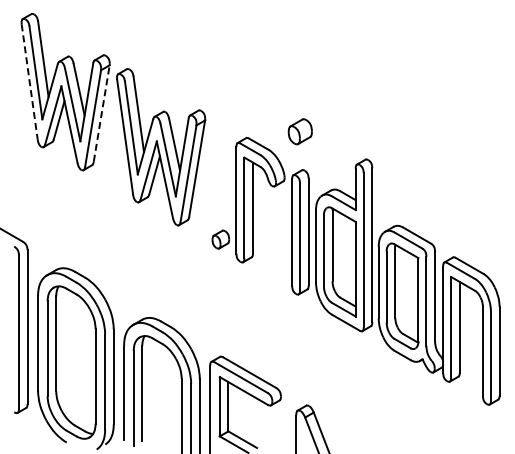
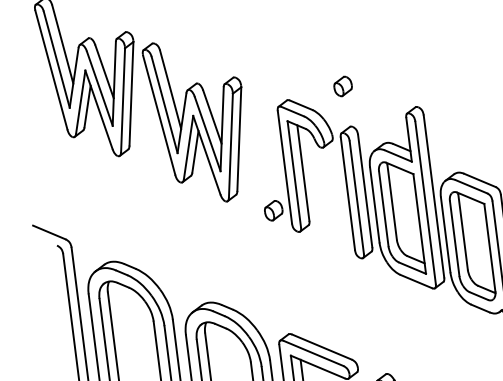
line: (29, 81) -> (51, 69), dashed -> solid
line: (101, 113) -> (131, 93), dashed -> solid
part: (300, 131) -> (343, 86), size x0.71

